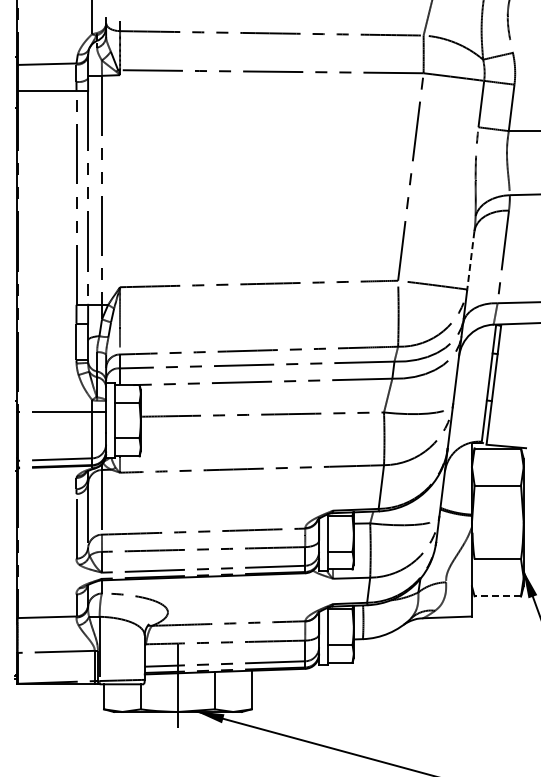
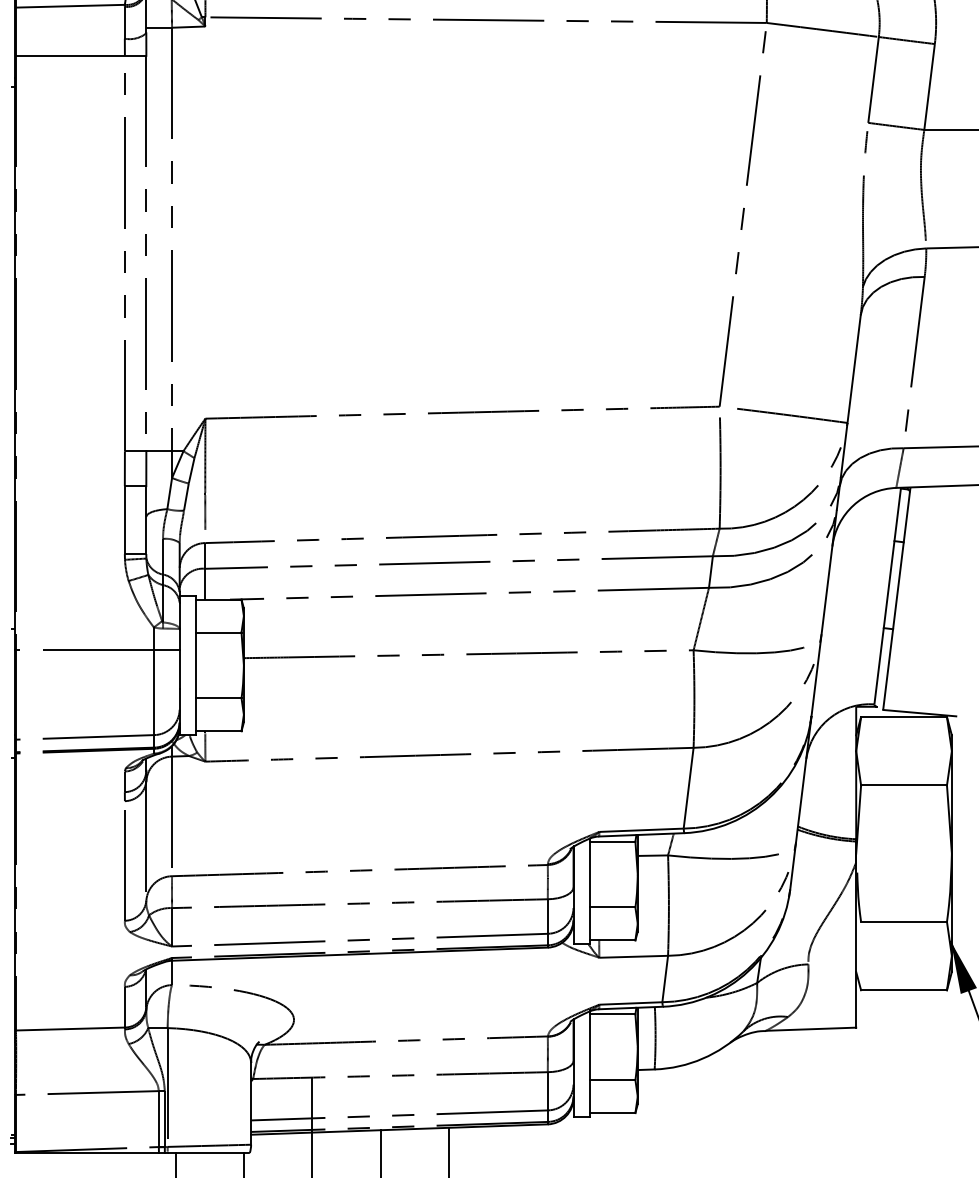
line: (470, 260) -> (853, 369), dashed -> solid
line: (497, 596) -> (903, 990), dashed -> solid

